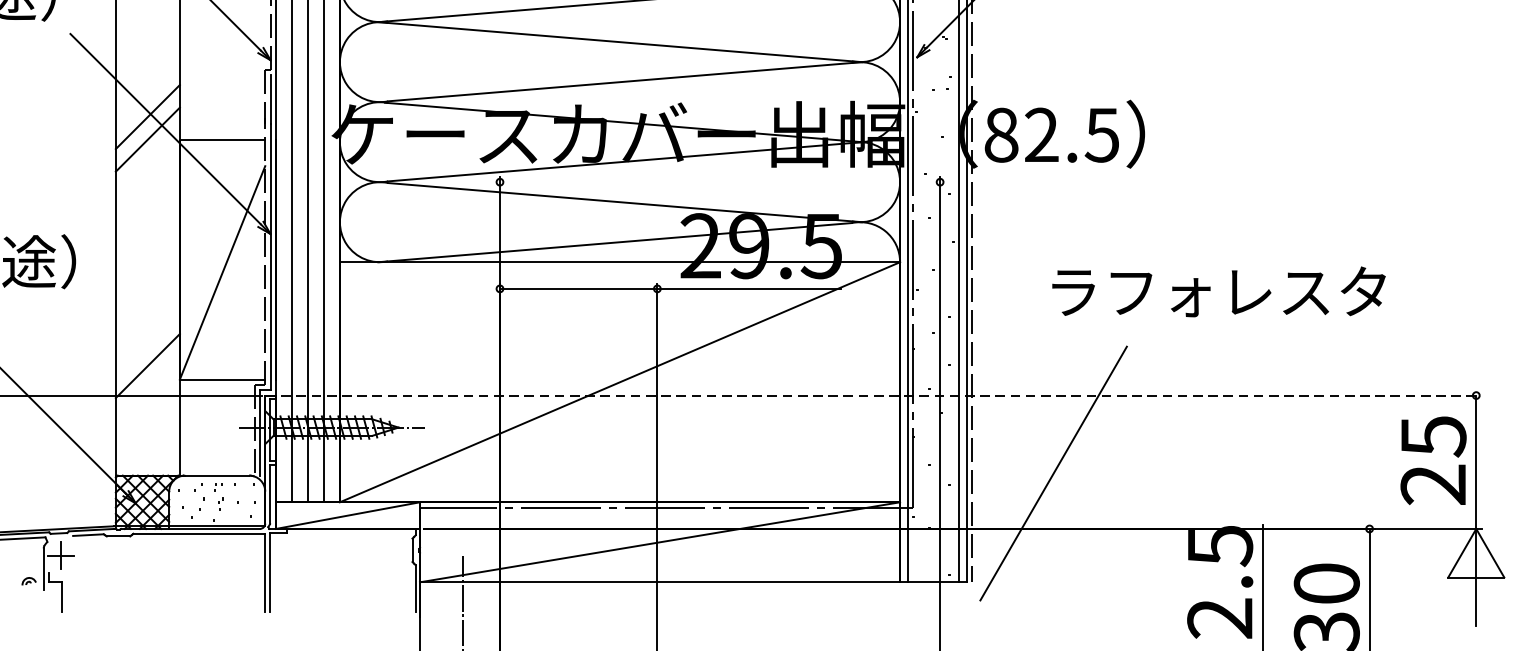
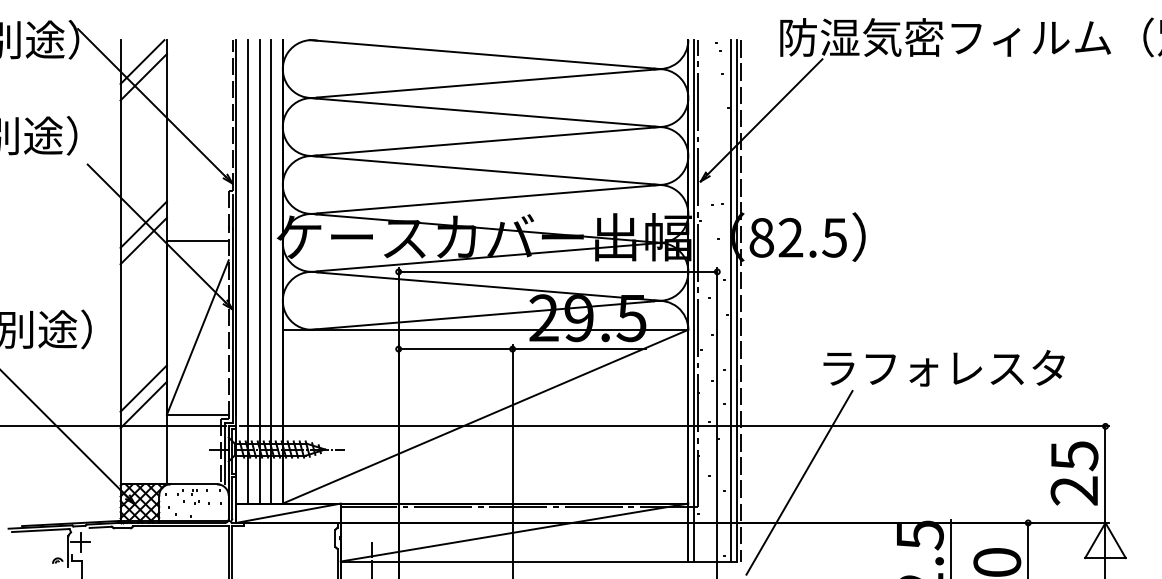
line: (719, 181) -> (557, 271), added
text: (1218, 292) -> (943, 368), moved
line: (147, 343) -> (143, 388), added
line: (880, 395) -> (674, 426), dashed -> solid

